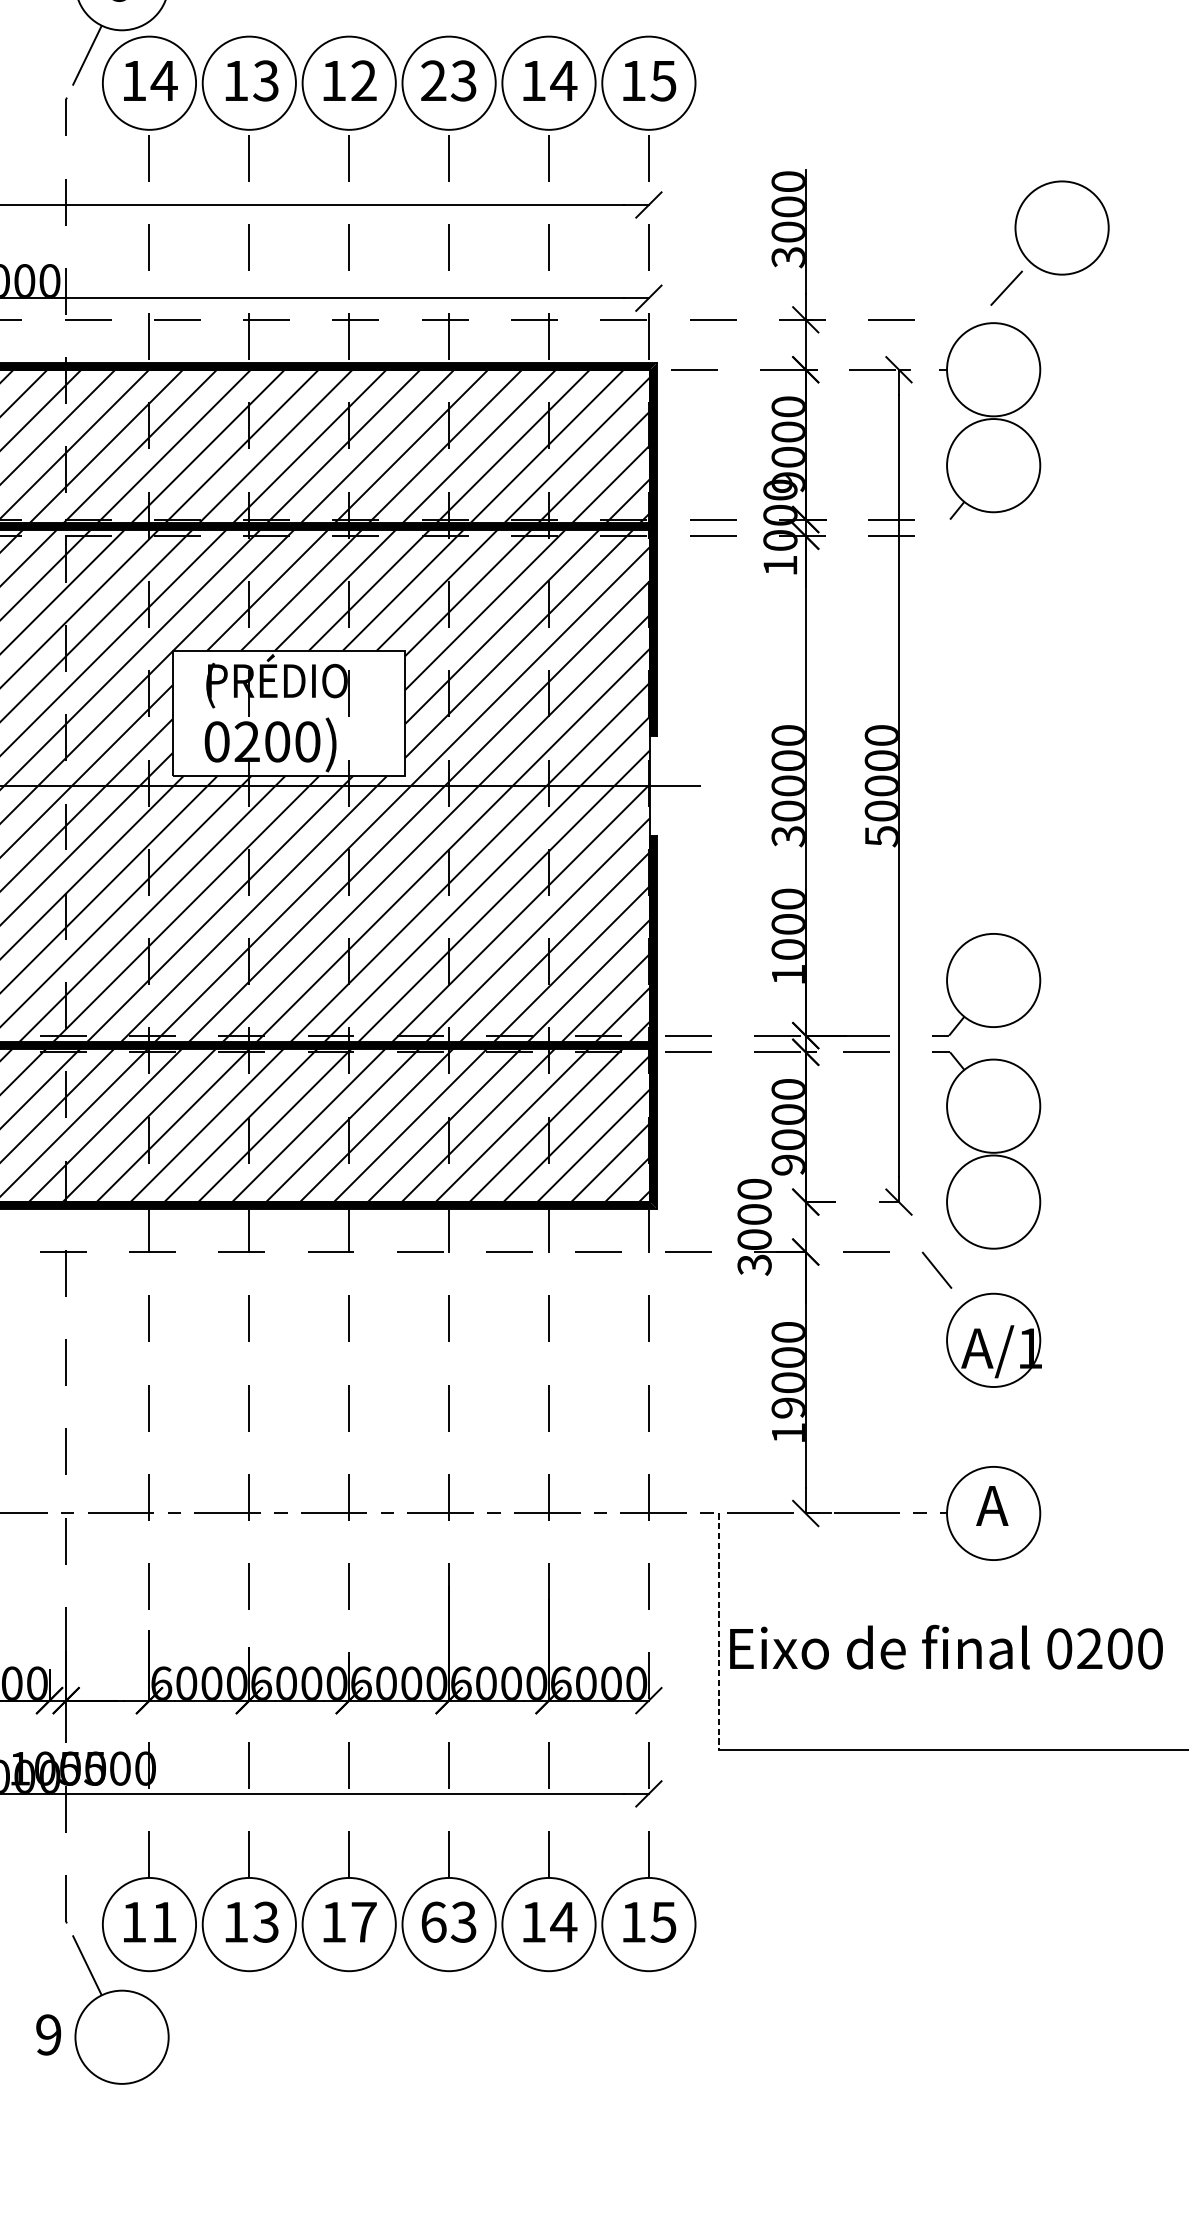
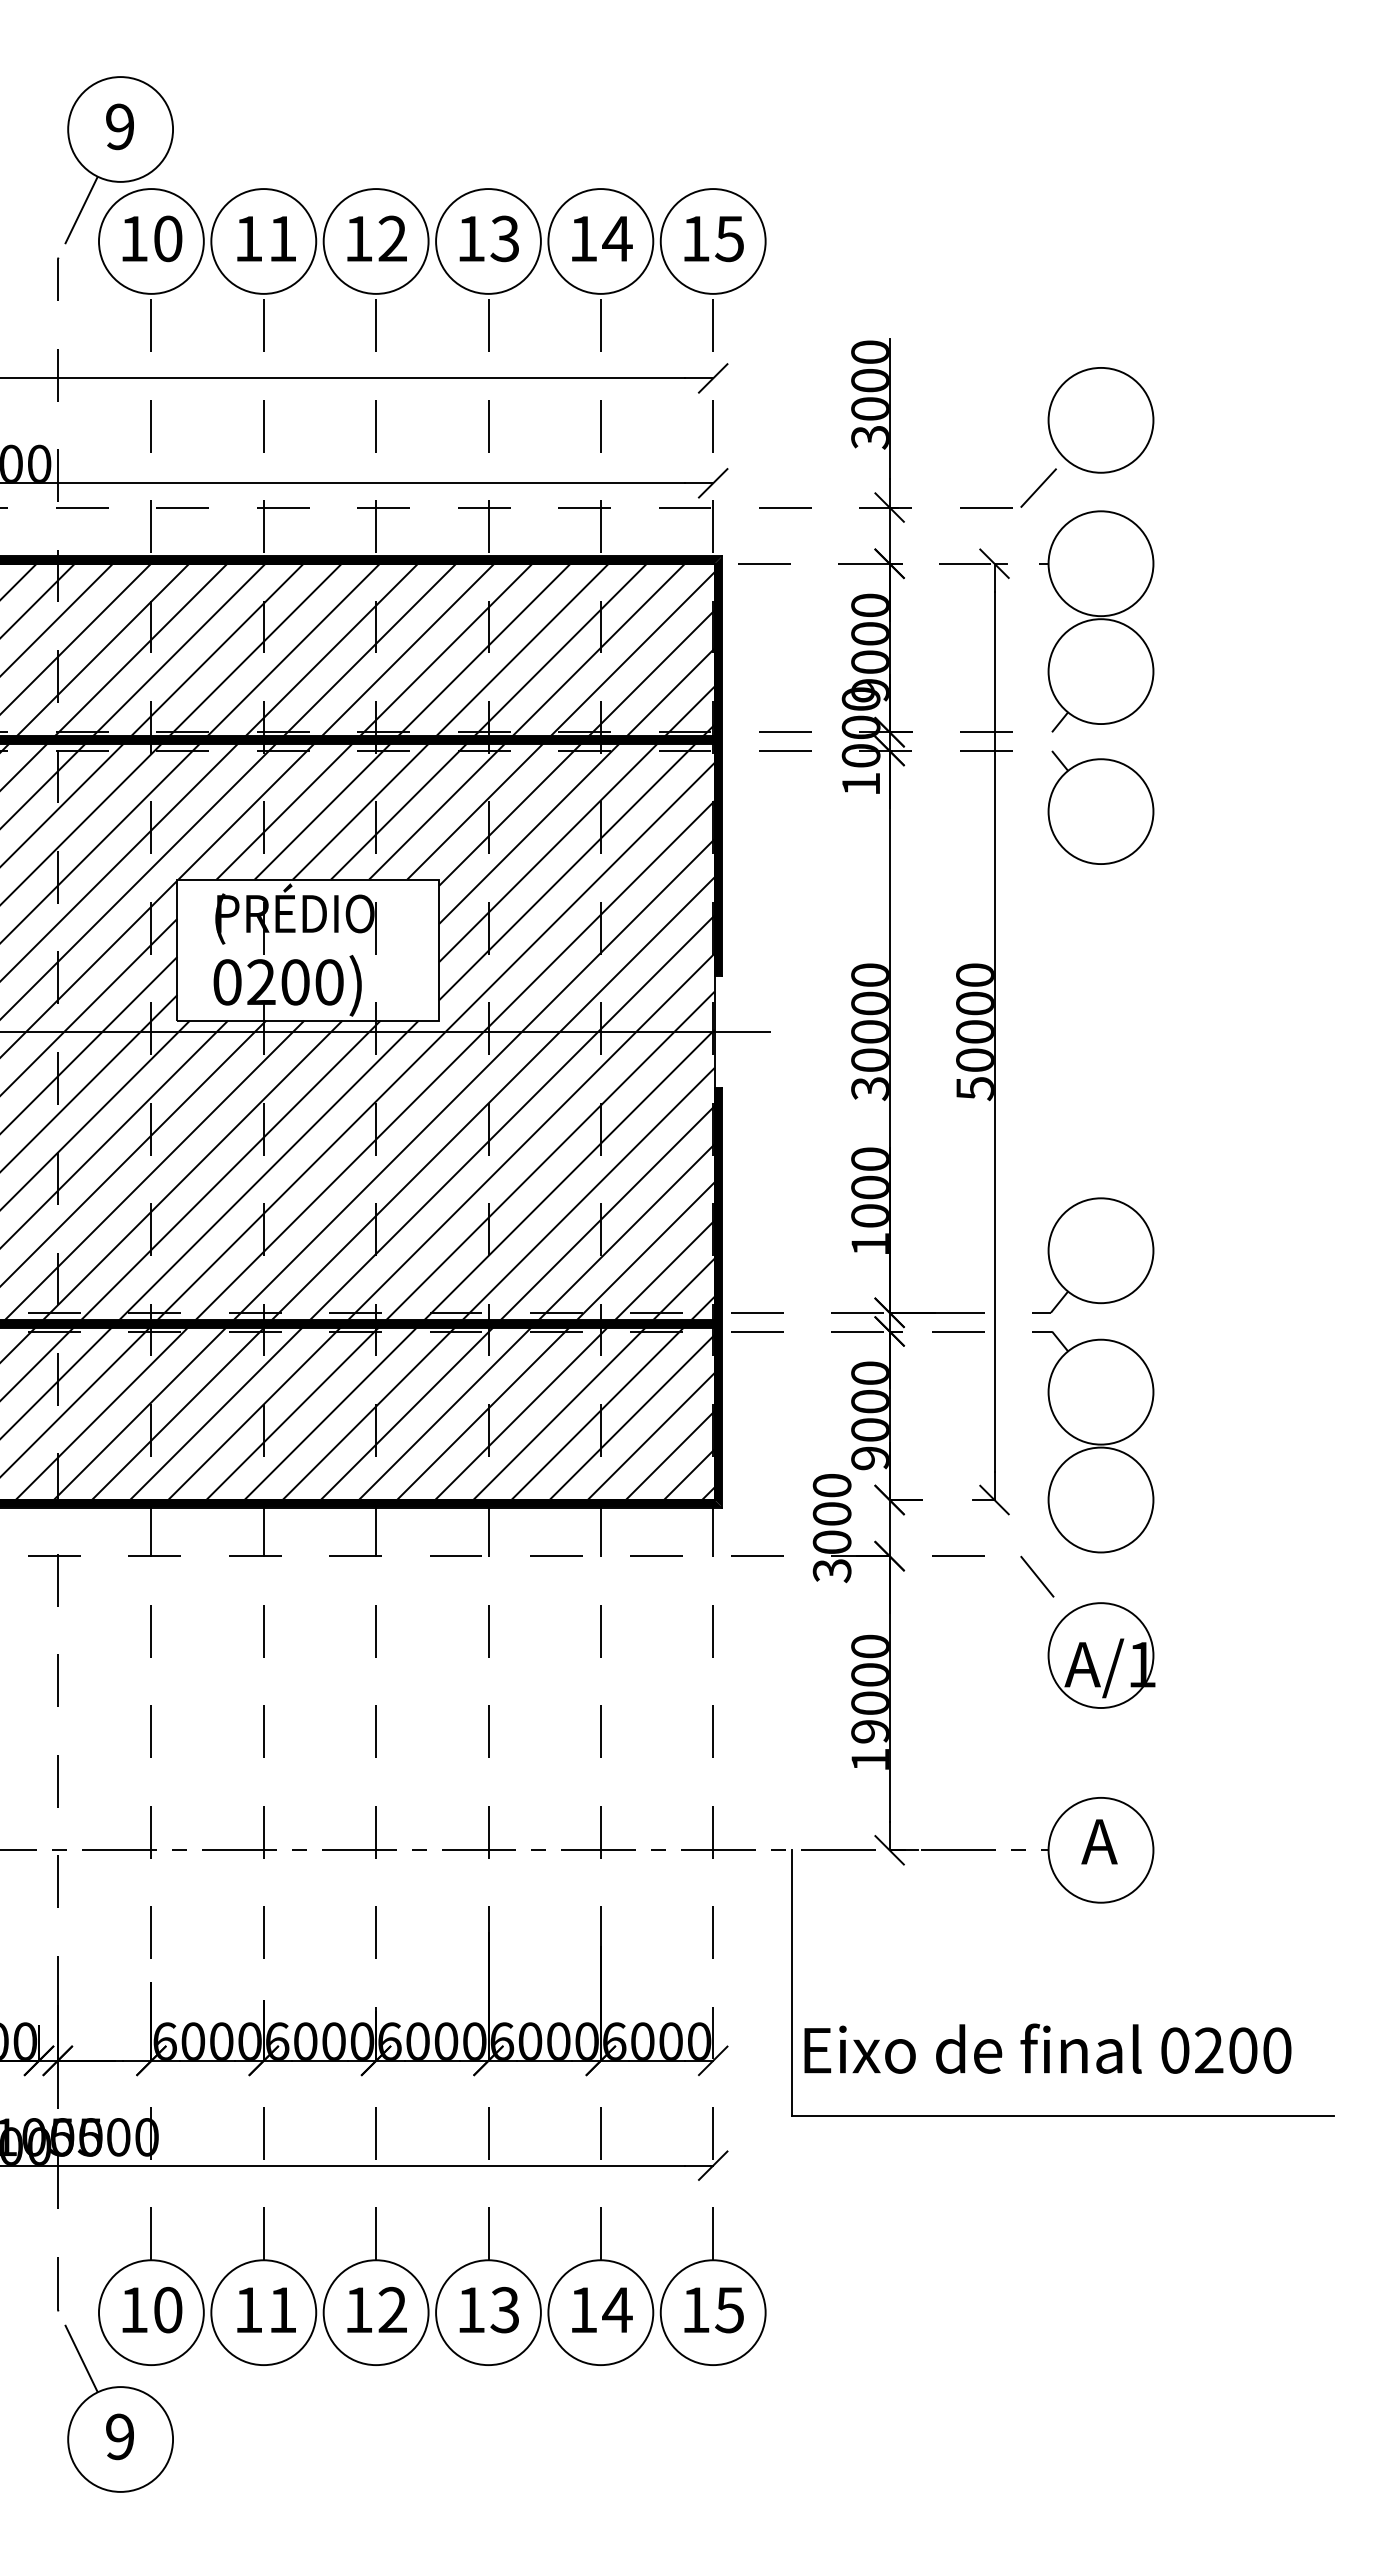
text: (163, 80) -> (167, 238), 14 -> 10
text: (265, 80) -> (282, 238), 13 -> 11
text: (434, 80) -> (471, 238), 23 -> 13
part: (1050, 243) -> (1087, 437), moved
part: (993, 586) -> (1100, 807), added
line: (718, 1631) -> (791, 1983), dashed -> solid
text: (946, 1647) -> (1047, 2048), moved
text: (164, 1921) -> (168, 2309), 11 -> 10
text: (265, 1921) -> (282, 2309), 13 -> 11
text: (363, 1921) -> (392, 2309), 17 -> 12
text: (434, 1921) -> (471, 2309), 63 -> 13
text: (48, 2034) -> (119, 2436), moved

